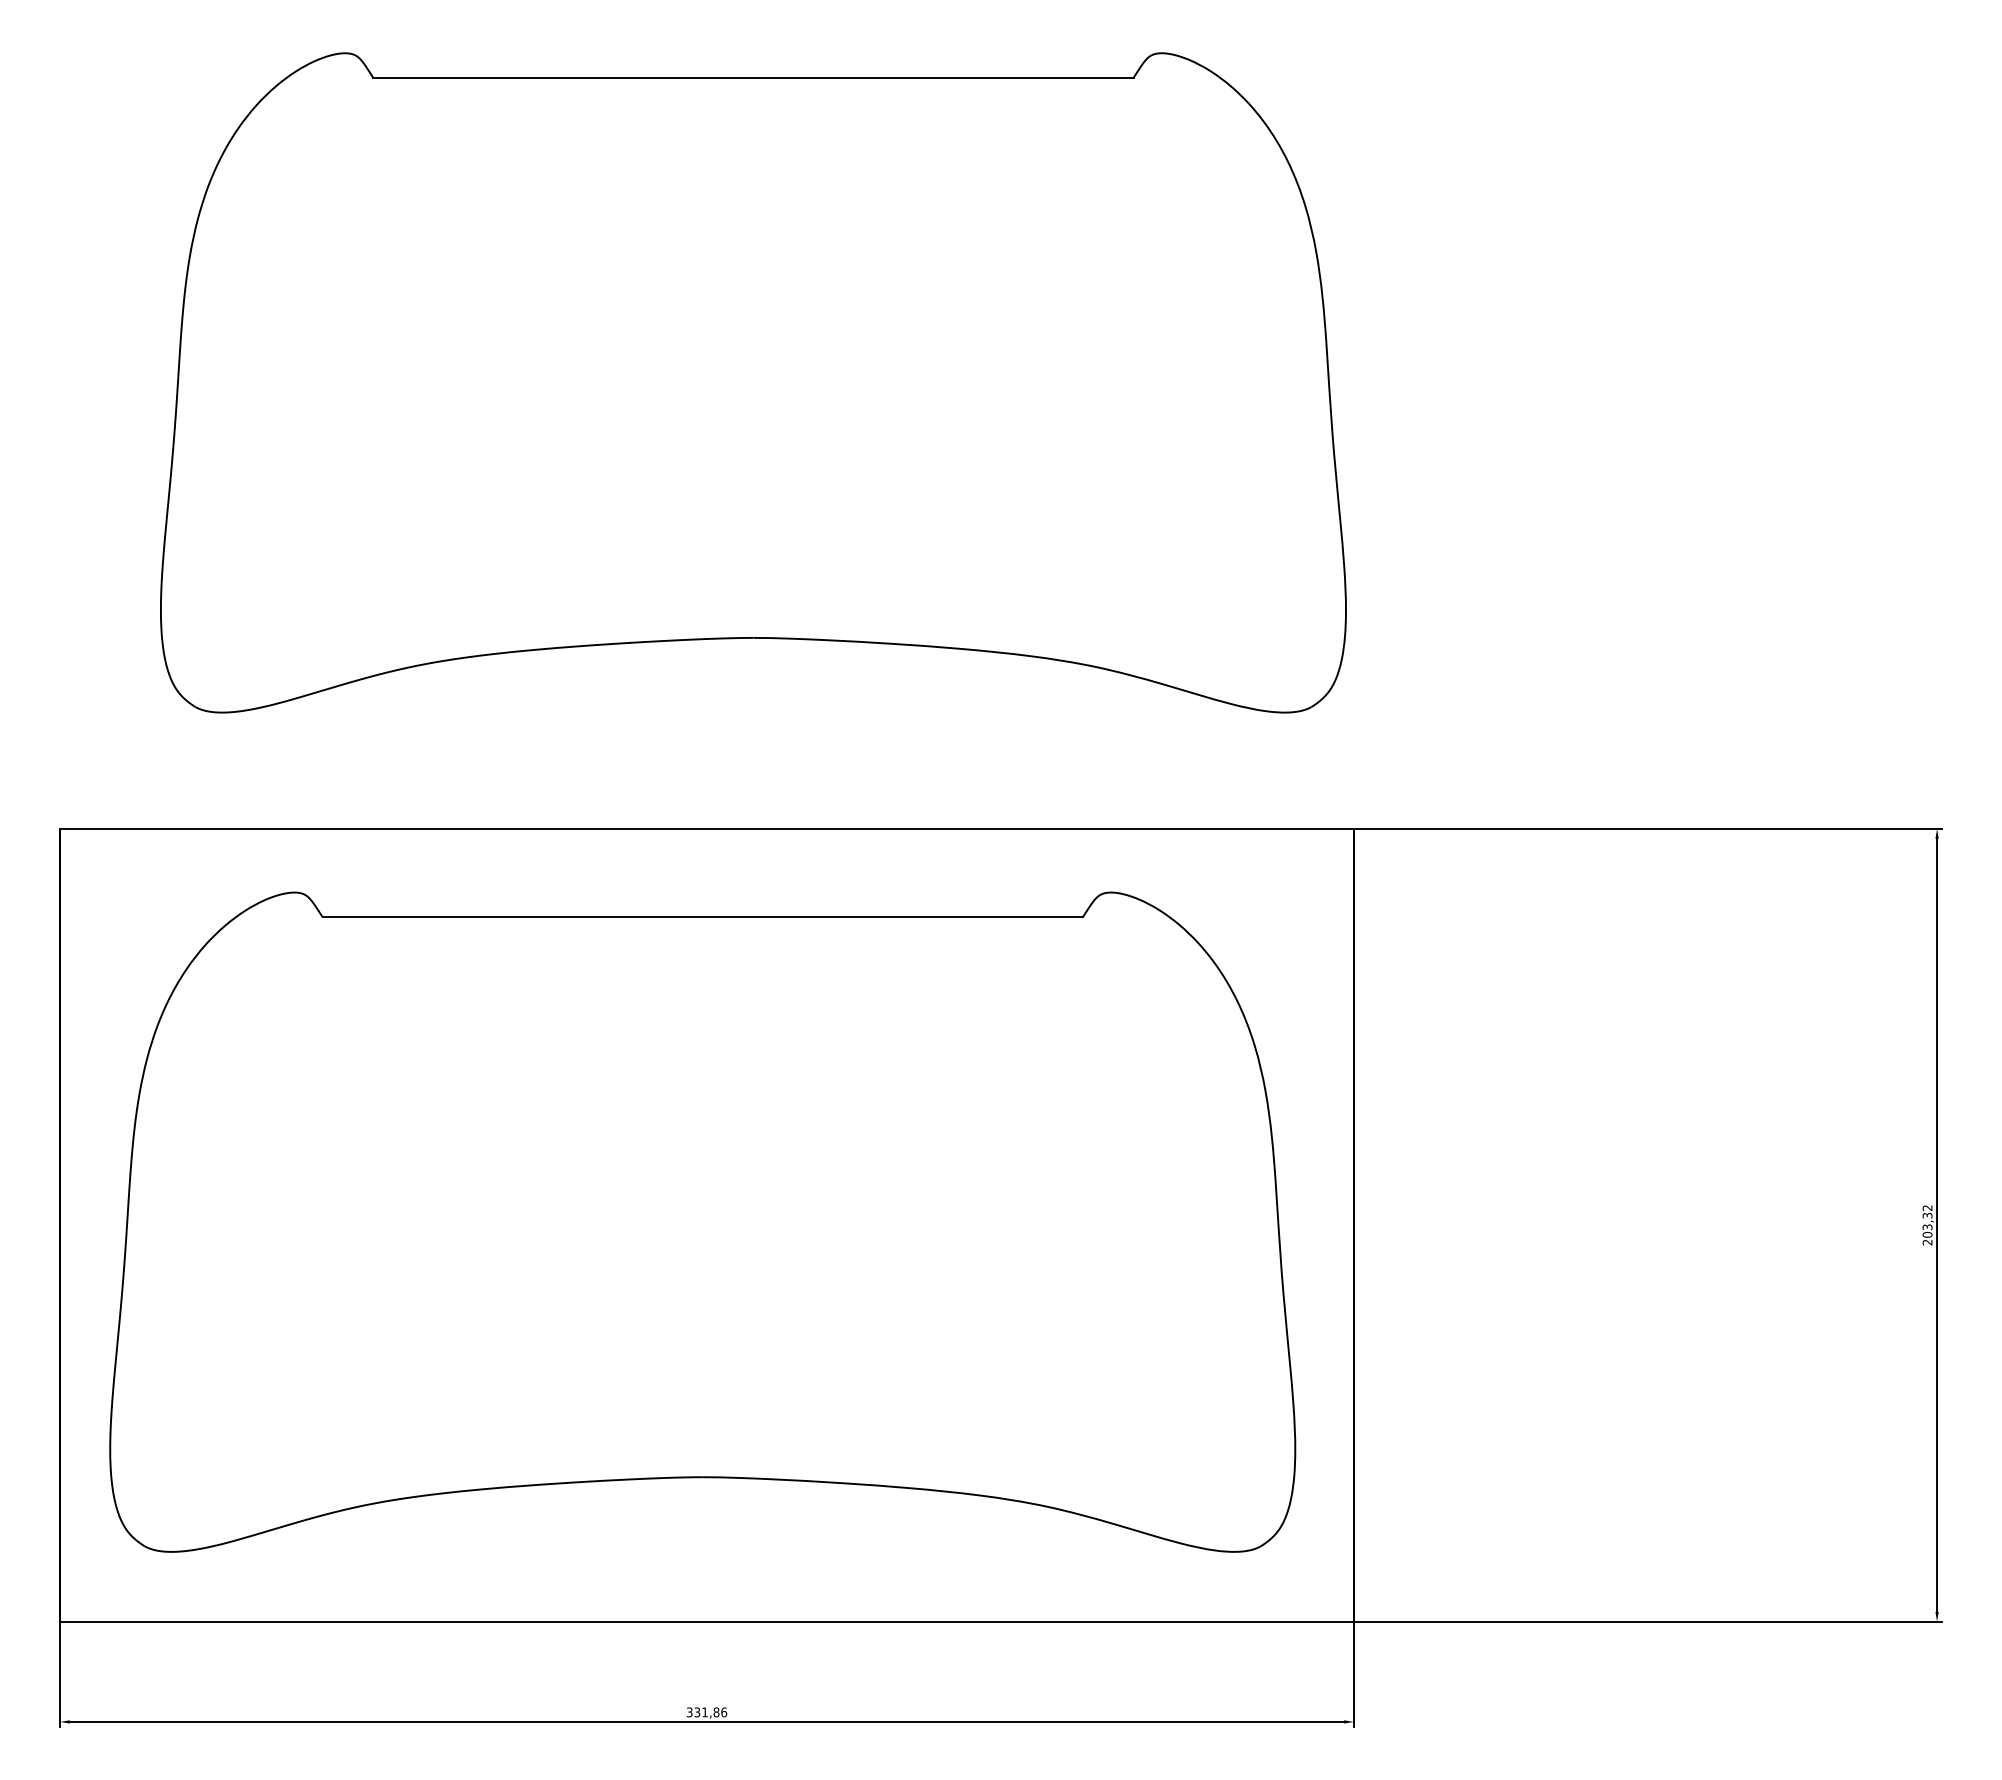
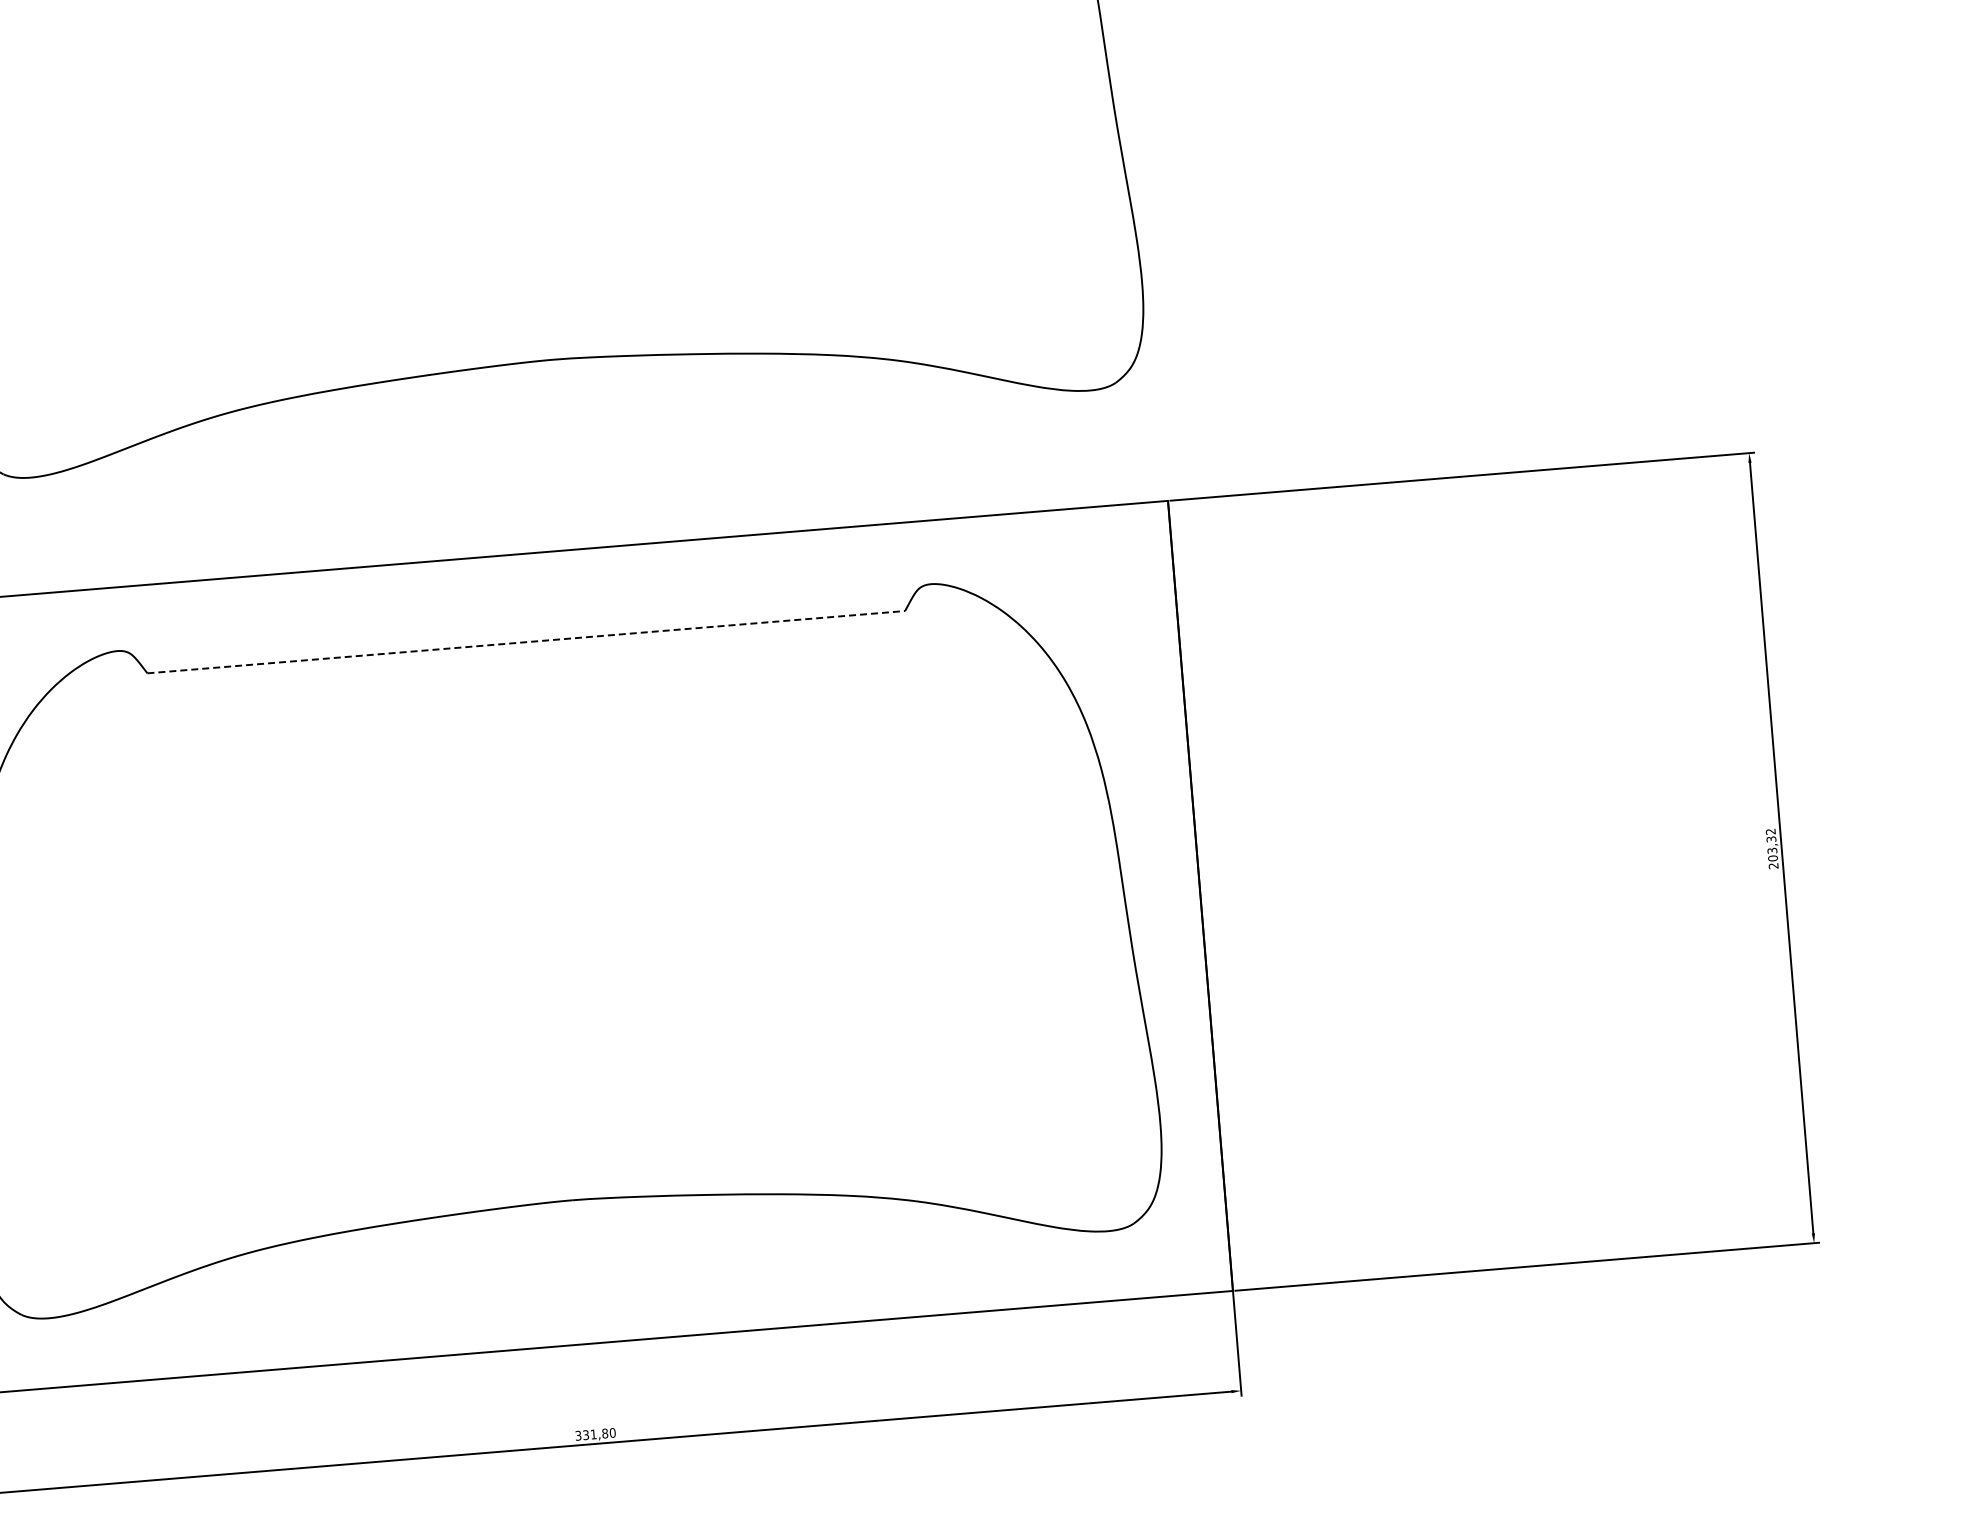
line: (703, 917) -> (527, 642), solid -> dashed
text: (724, 1712) -> (613, 1433), 331,86 -> 331,80

